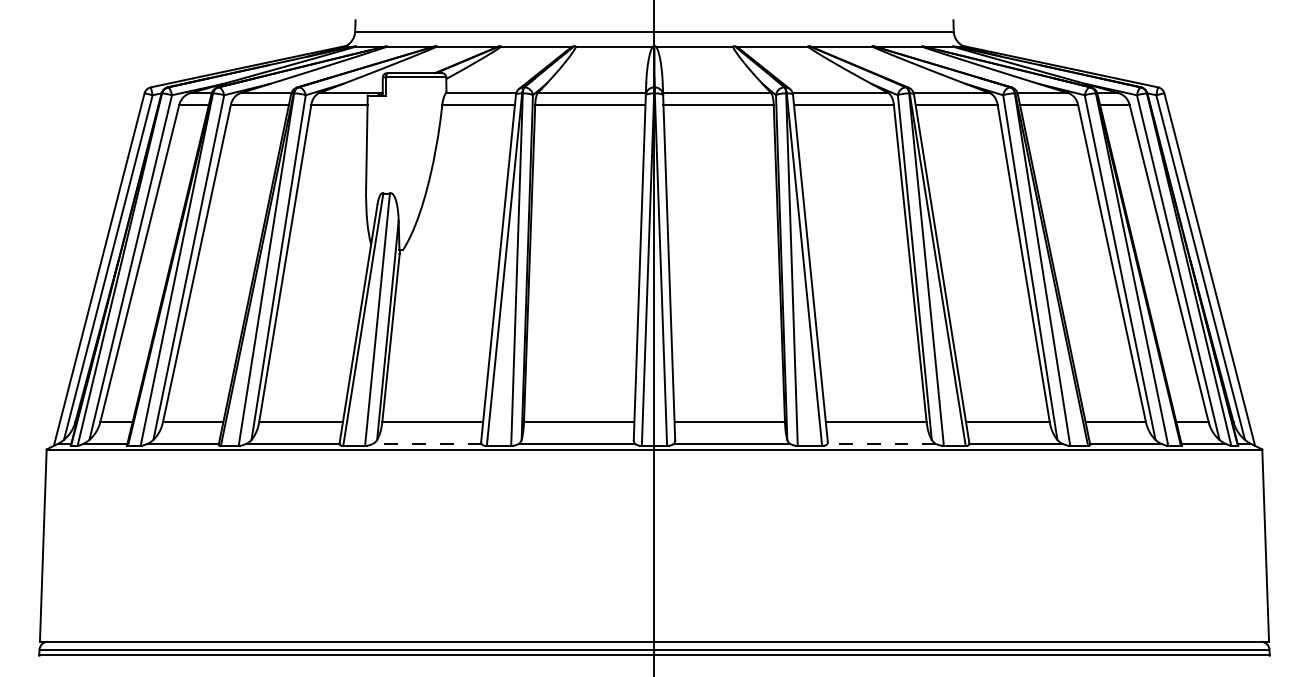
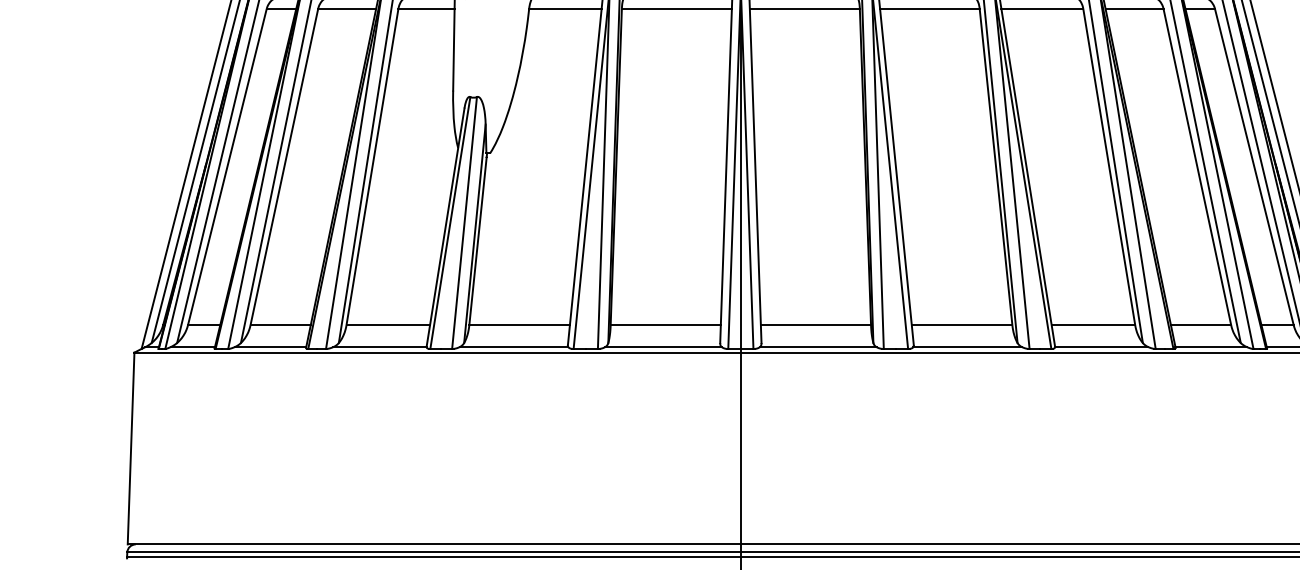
line: (426, 444) -> (513, 347), dashed -> solid
line: (881, 444) -> (967, 347), dashed -> solid

